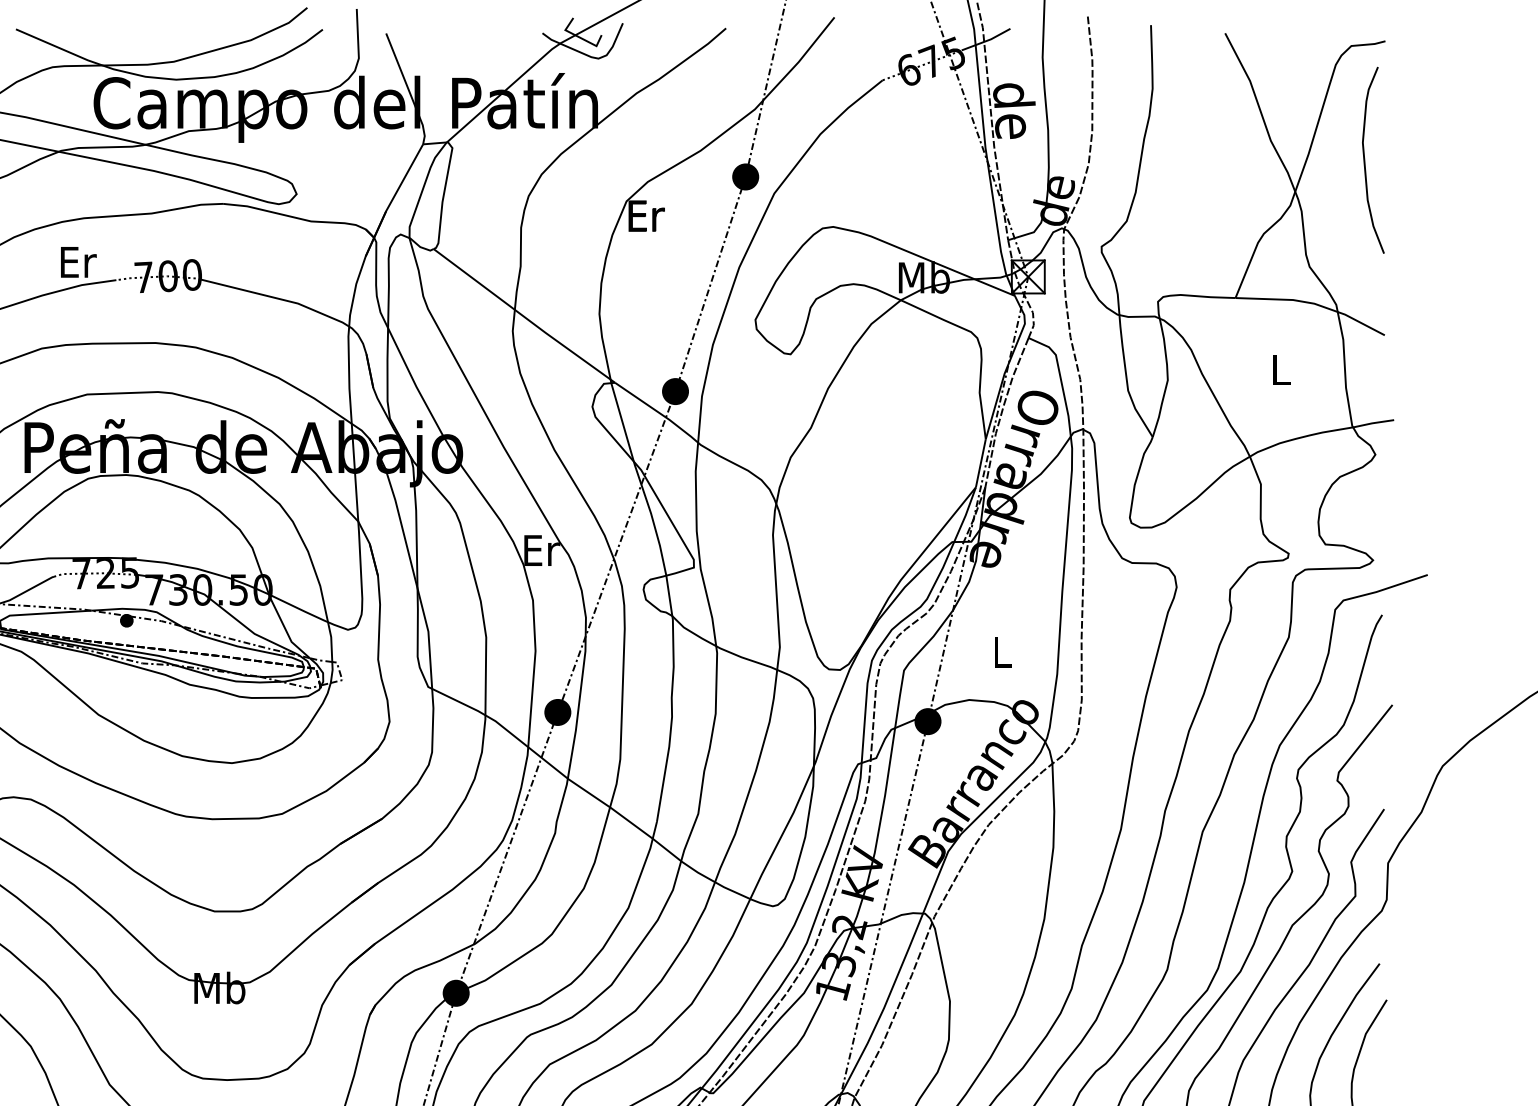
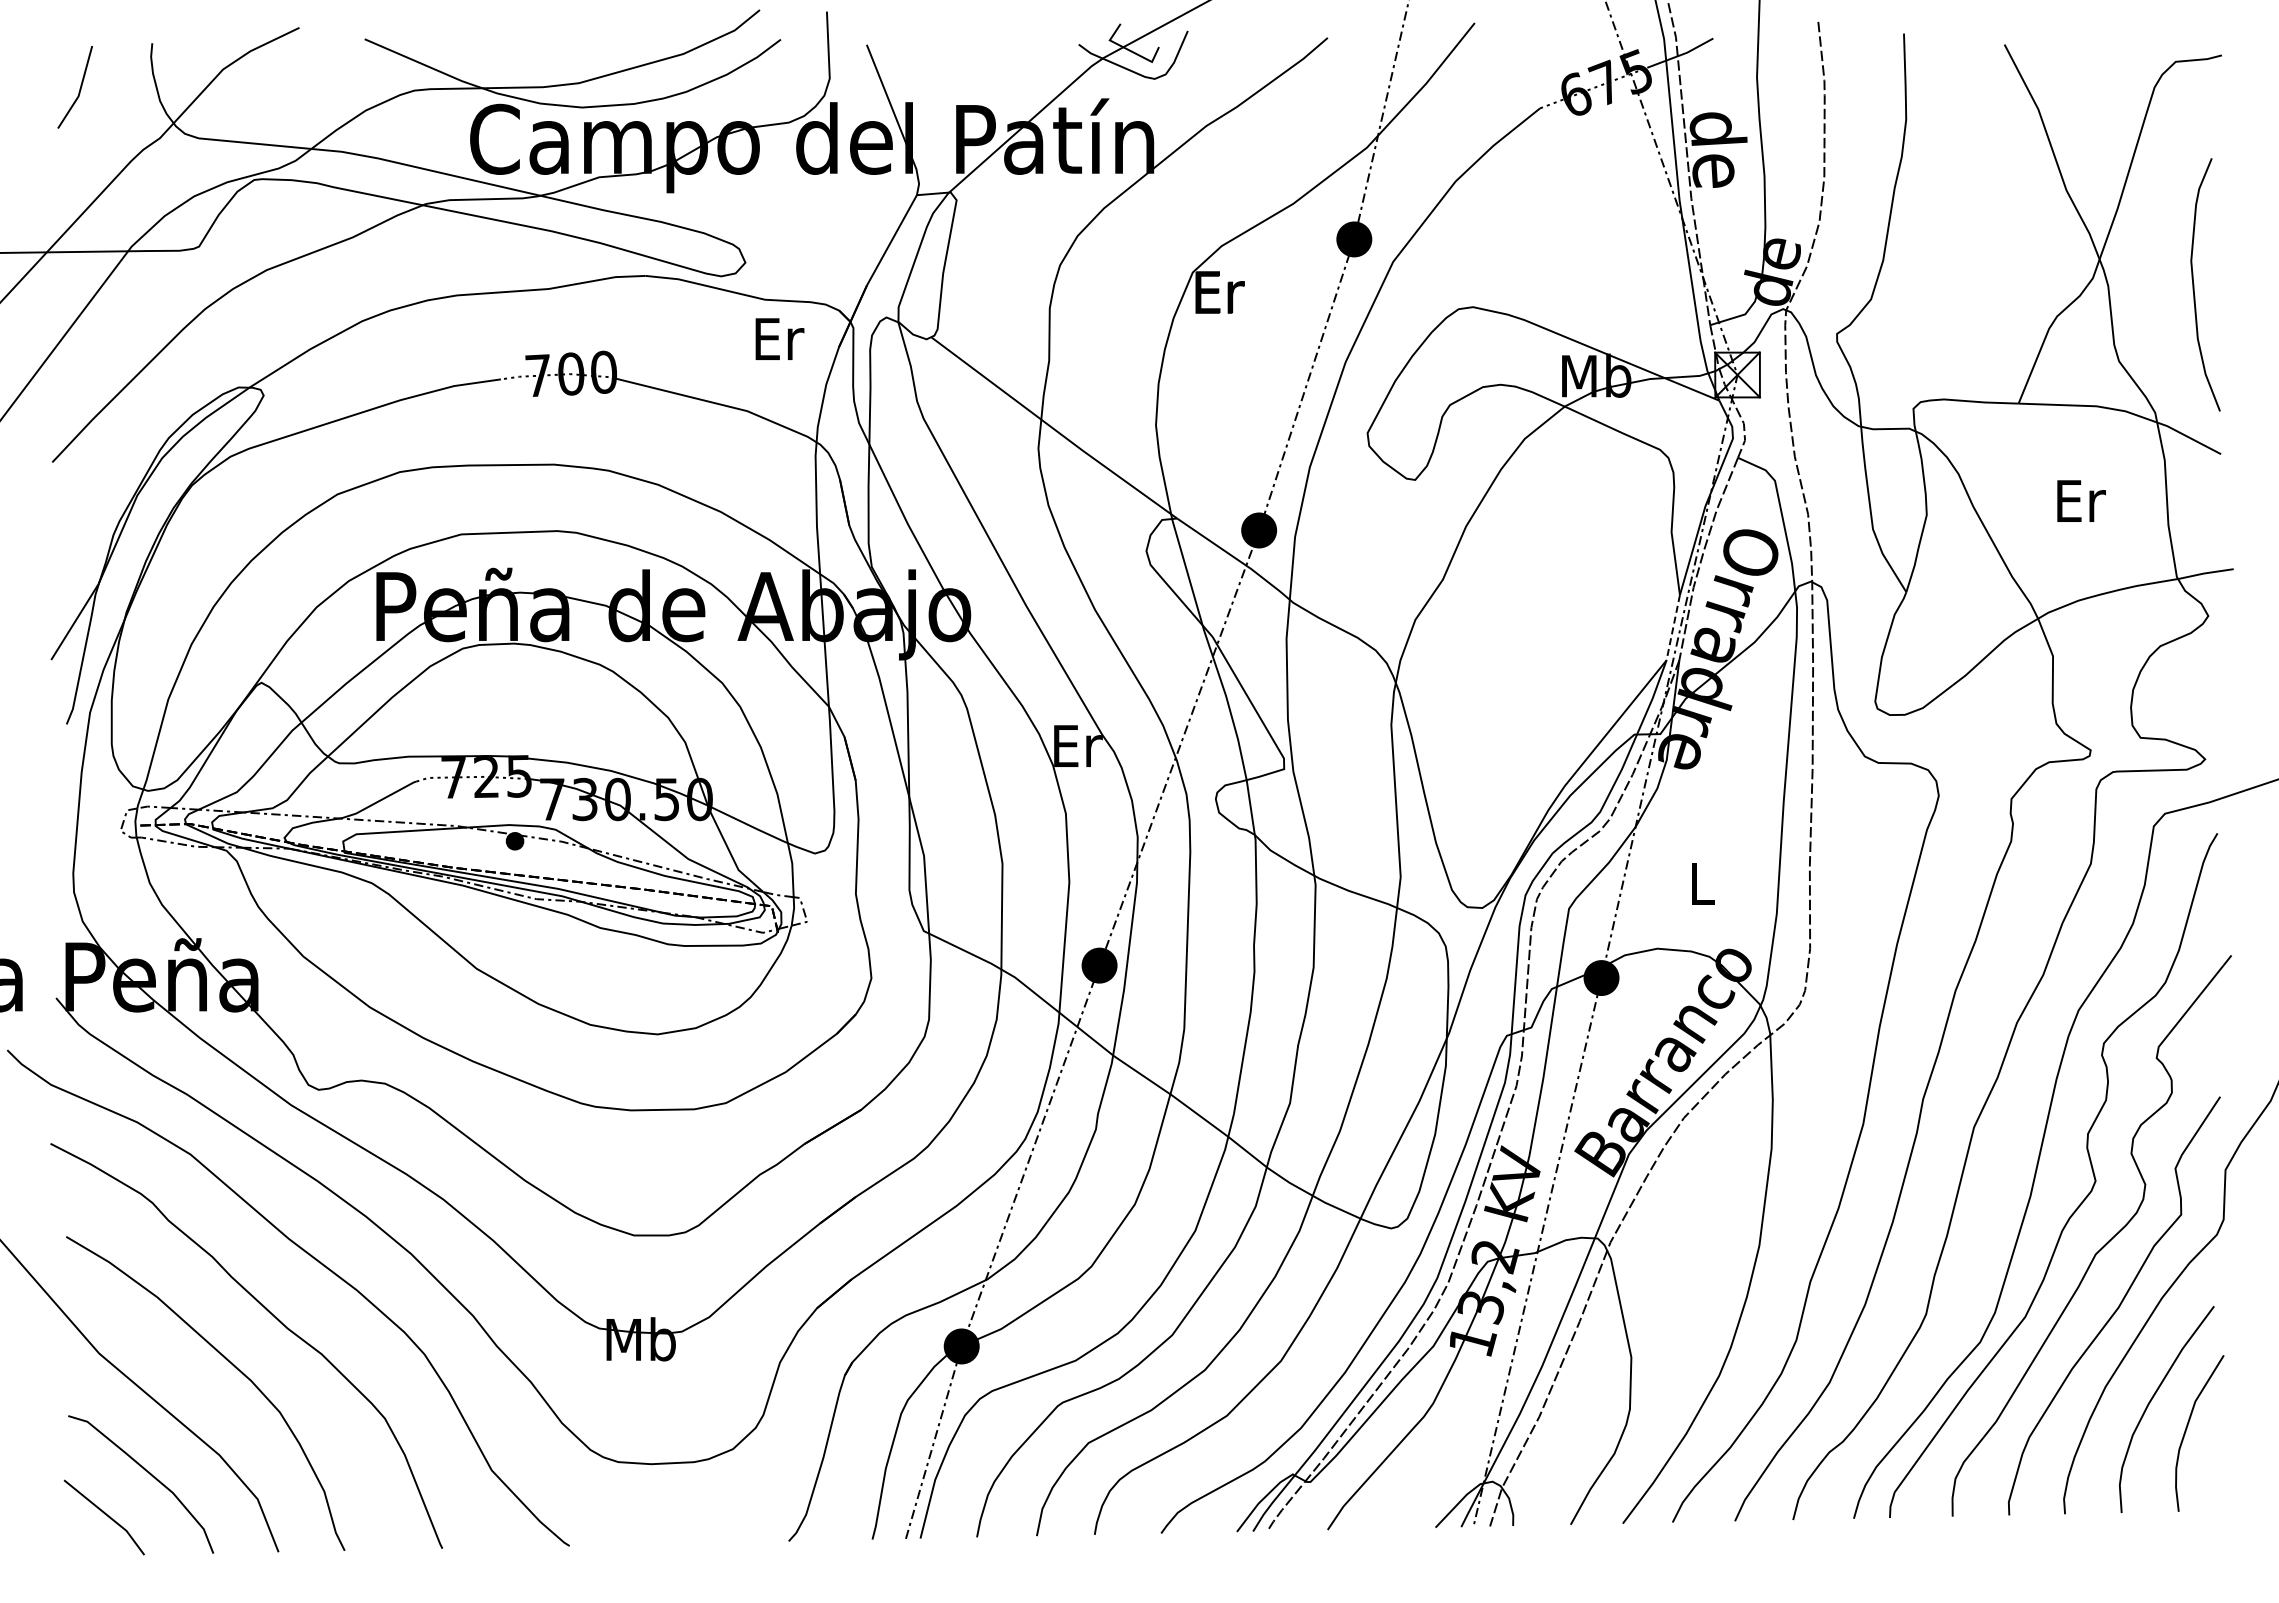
curve: (1365, 160) -> (2194, 284), moved
text: (78, 261) -> (779, 338), moved
text: (1281, 369) -> (2081, 500), L -> Er
line: (981, 463) -> (1673, 628), solid -> dashed

